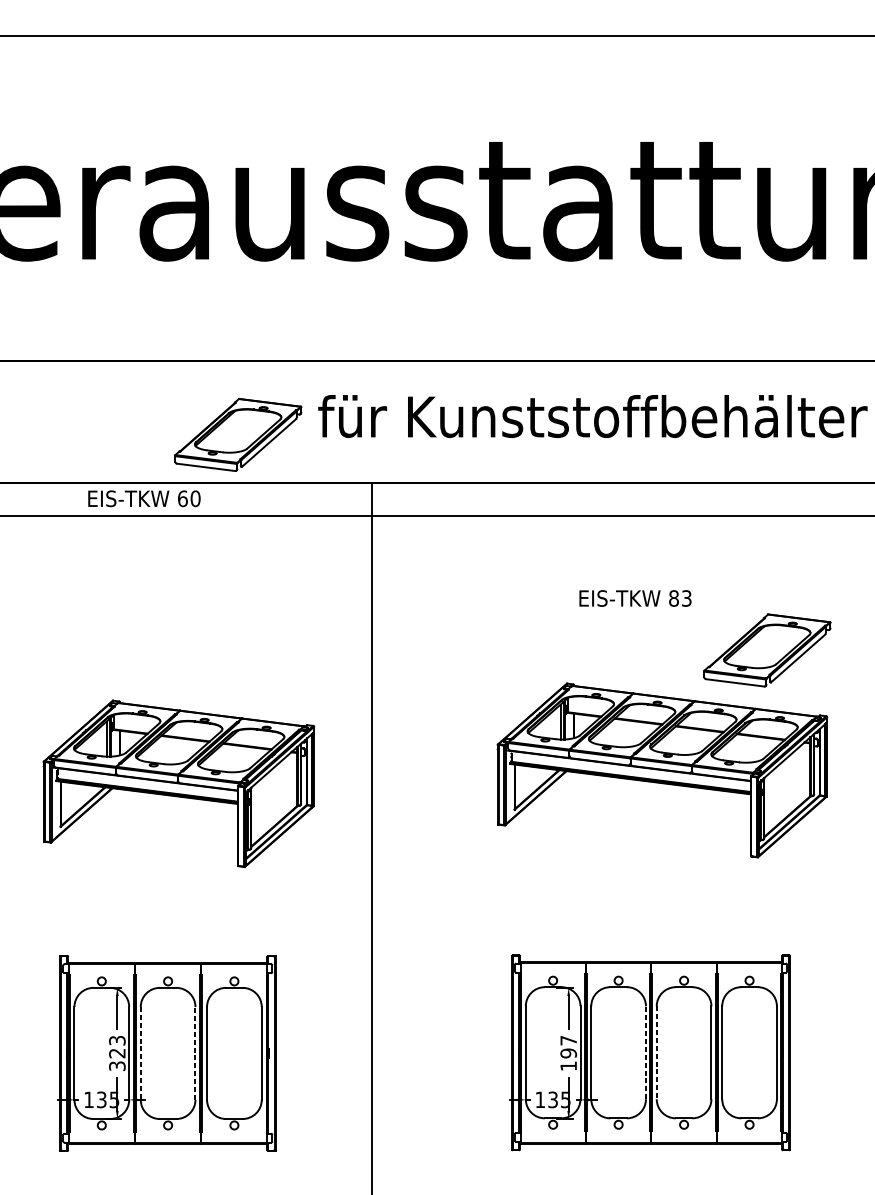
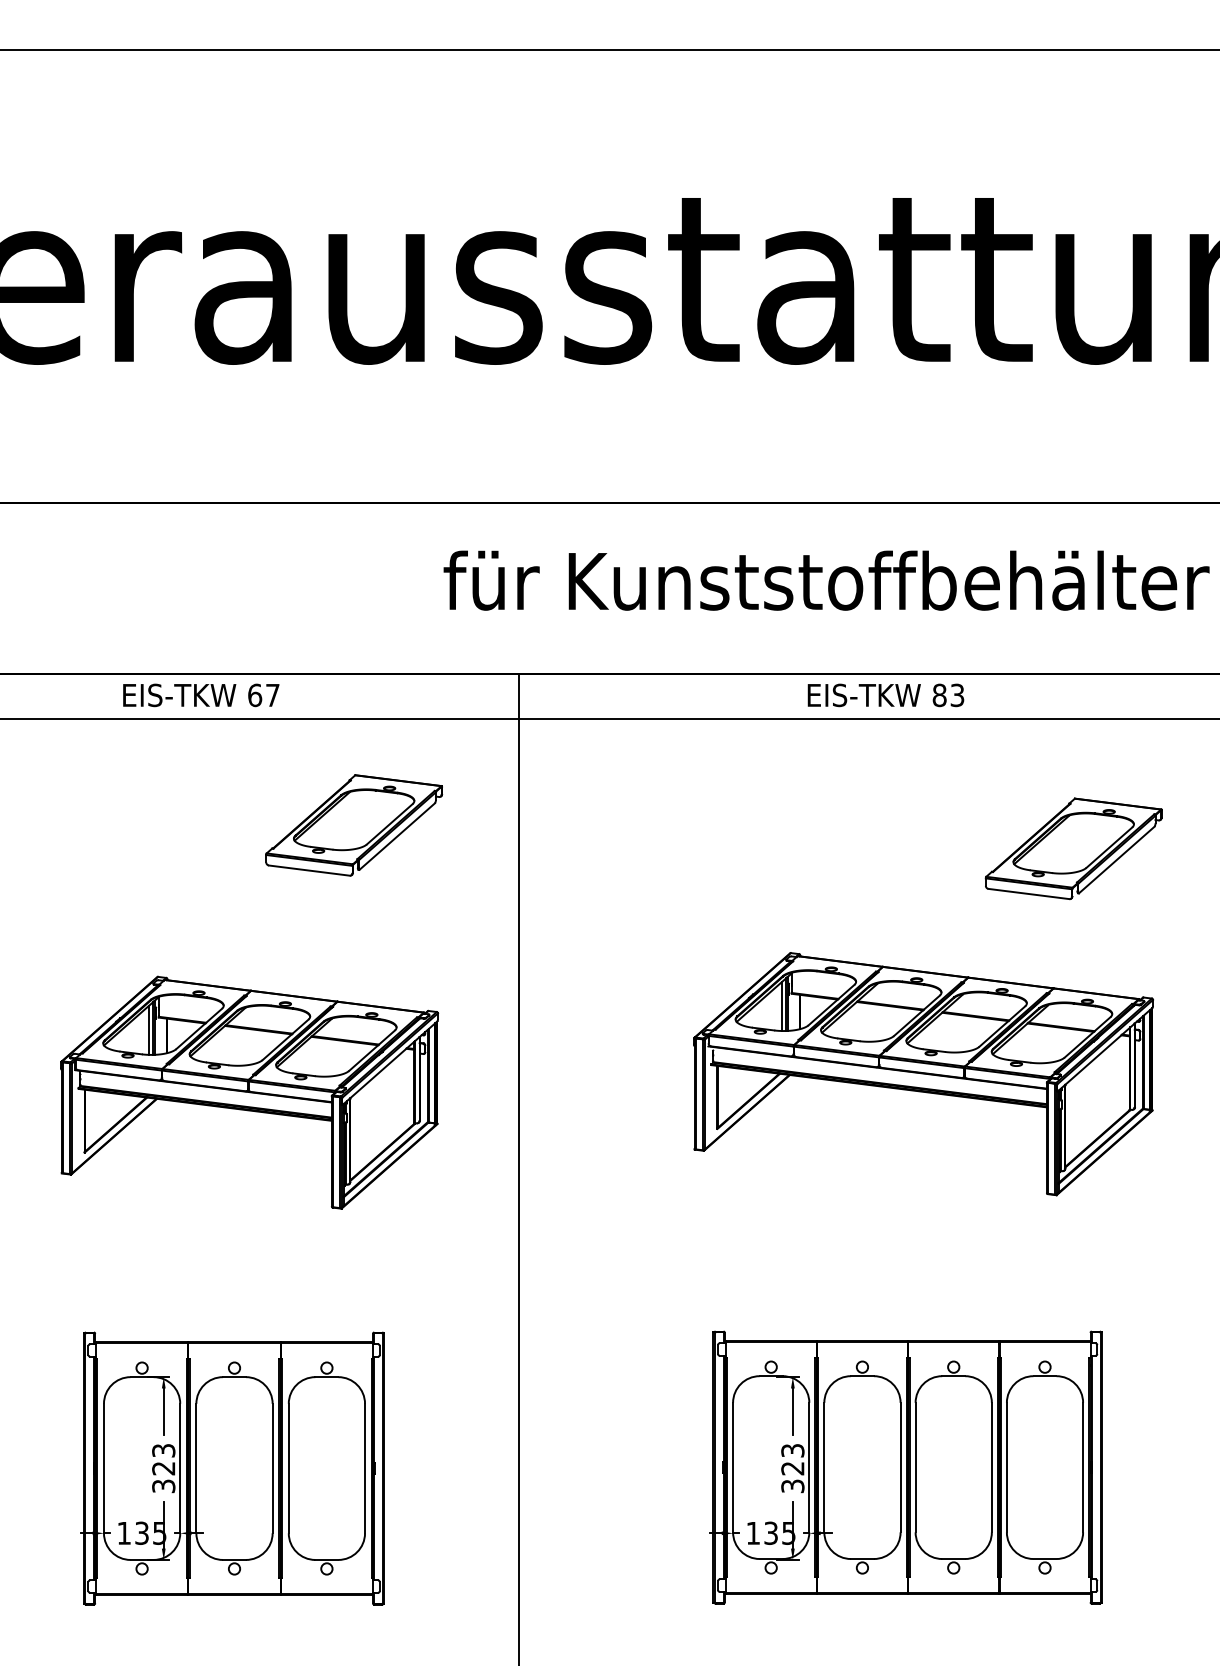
part: (238, 435) -> (354, 825), moved
text: (195, 498) -> (272, 695), 60 -> 67
text: (635, 598) -> (885, 695), moved
part: (767, 650) -> (1073, 848), moved
line: (645, 1052) -> (900, 1467), dashed -> solid
line: (656, 1052) -> (915, 1467), dashed -> solid
line: (140, 1053) -> (196, 1468), dashed -> solid
line: (195, 1053) -> (272, 1468), dashed -> solid
text: (568, 1053) -> (792, 1468), 197 -> 323

